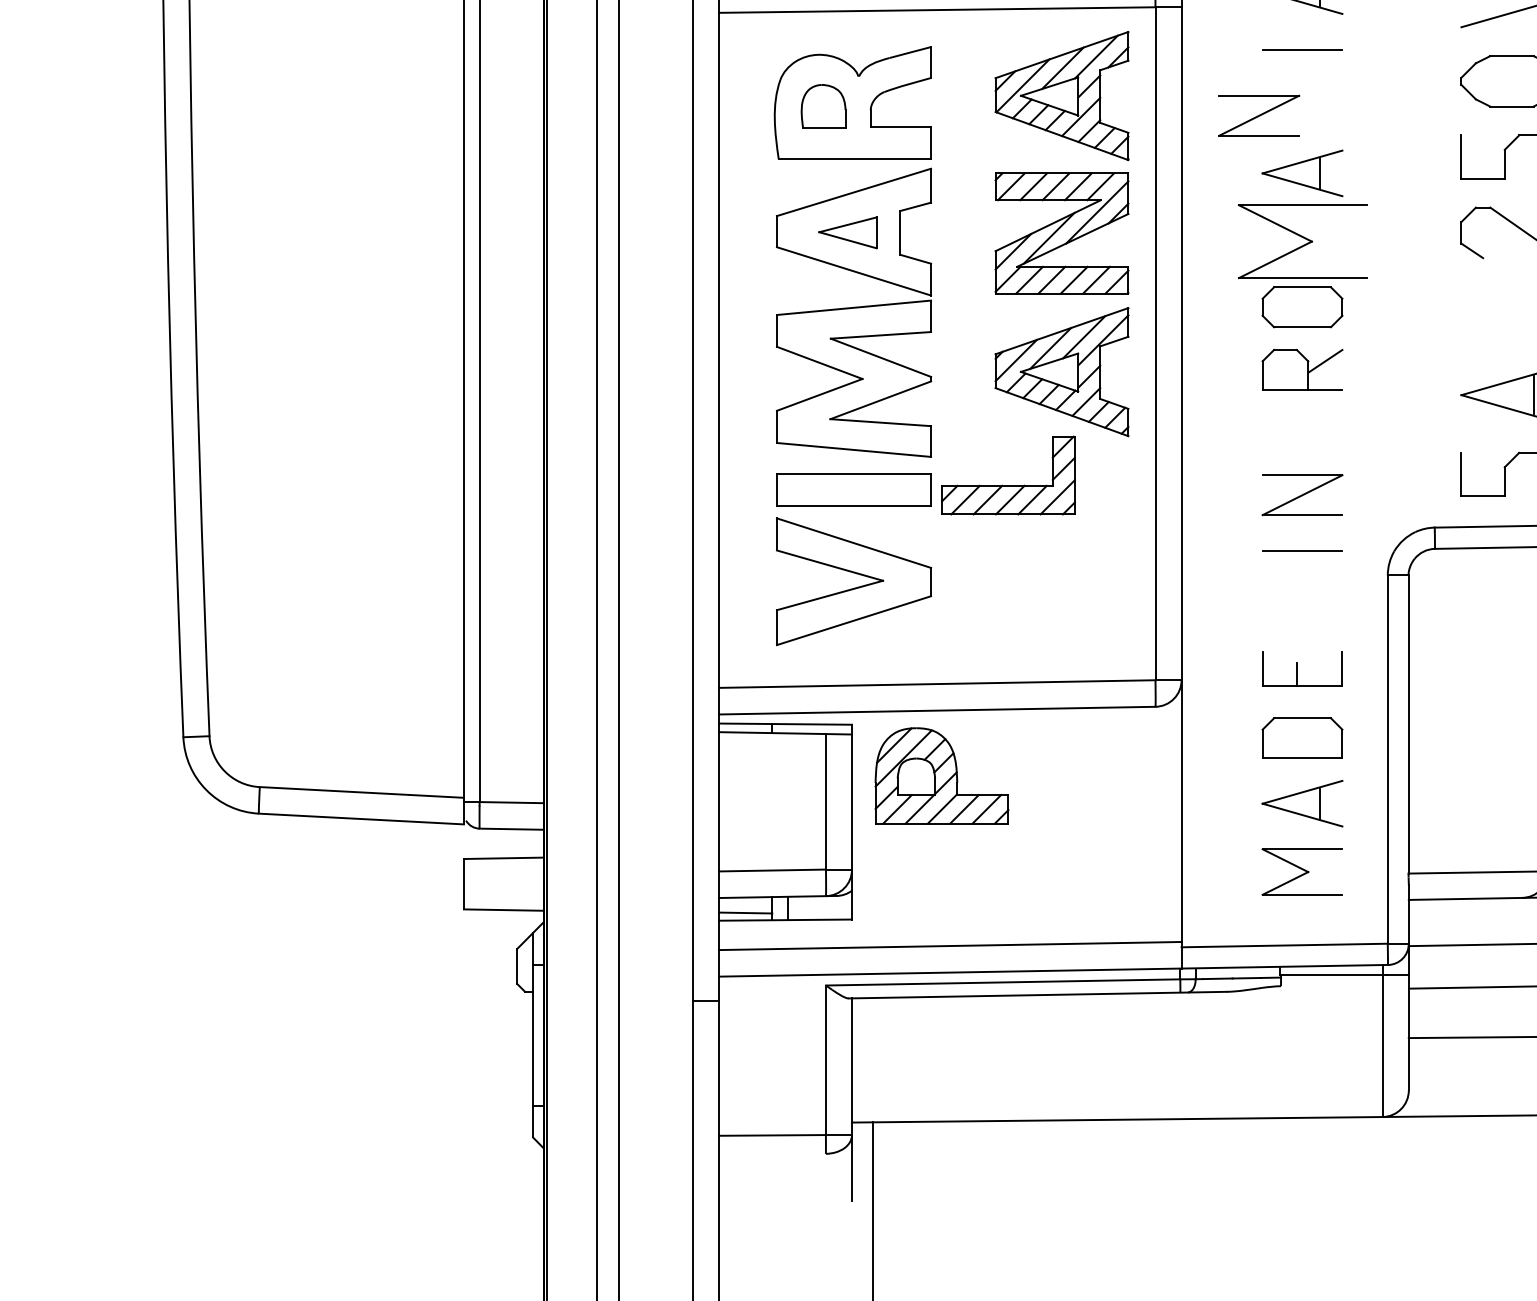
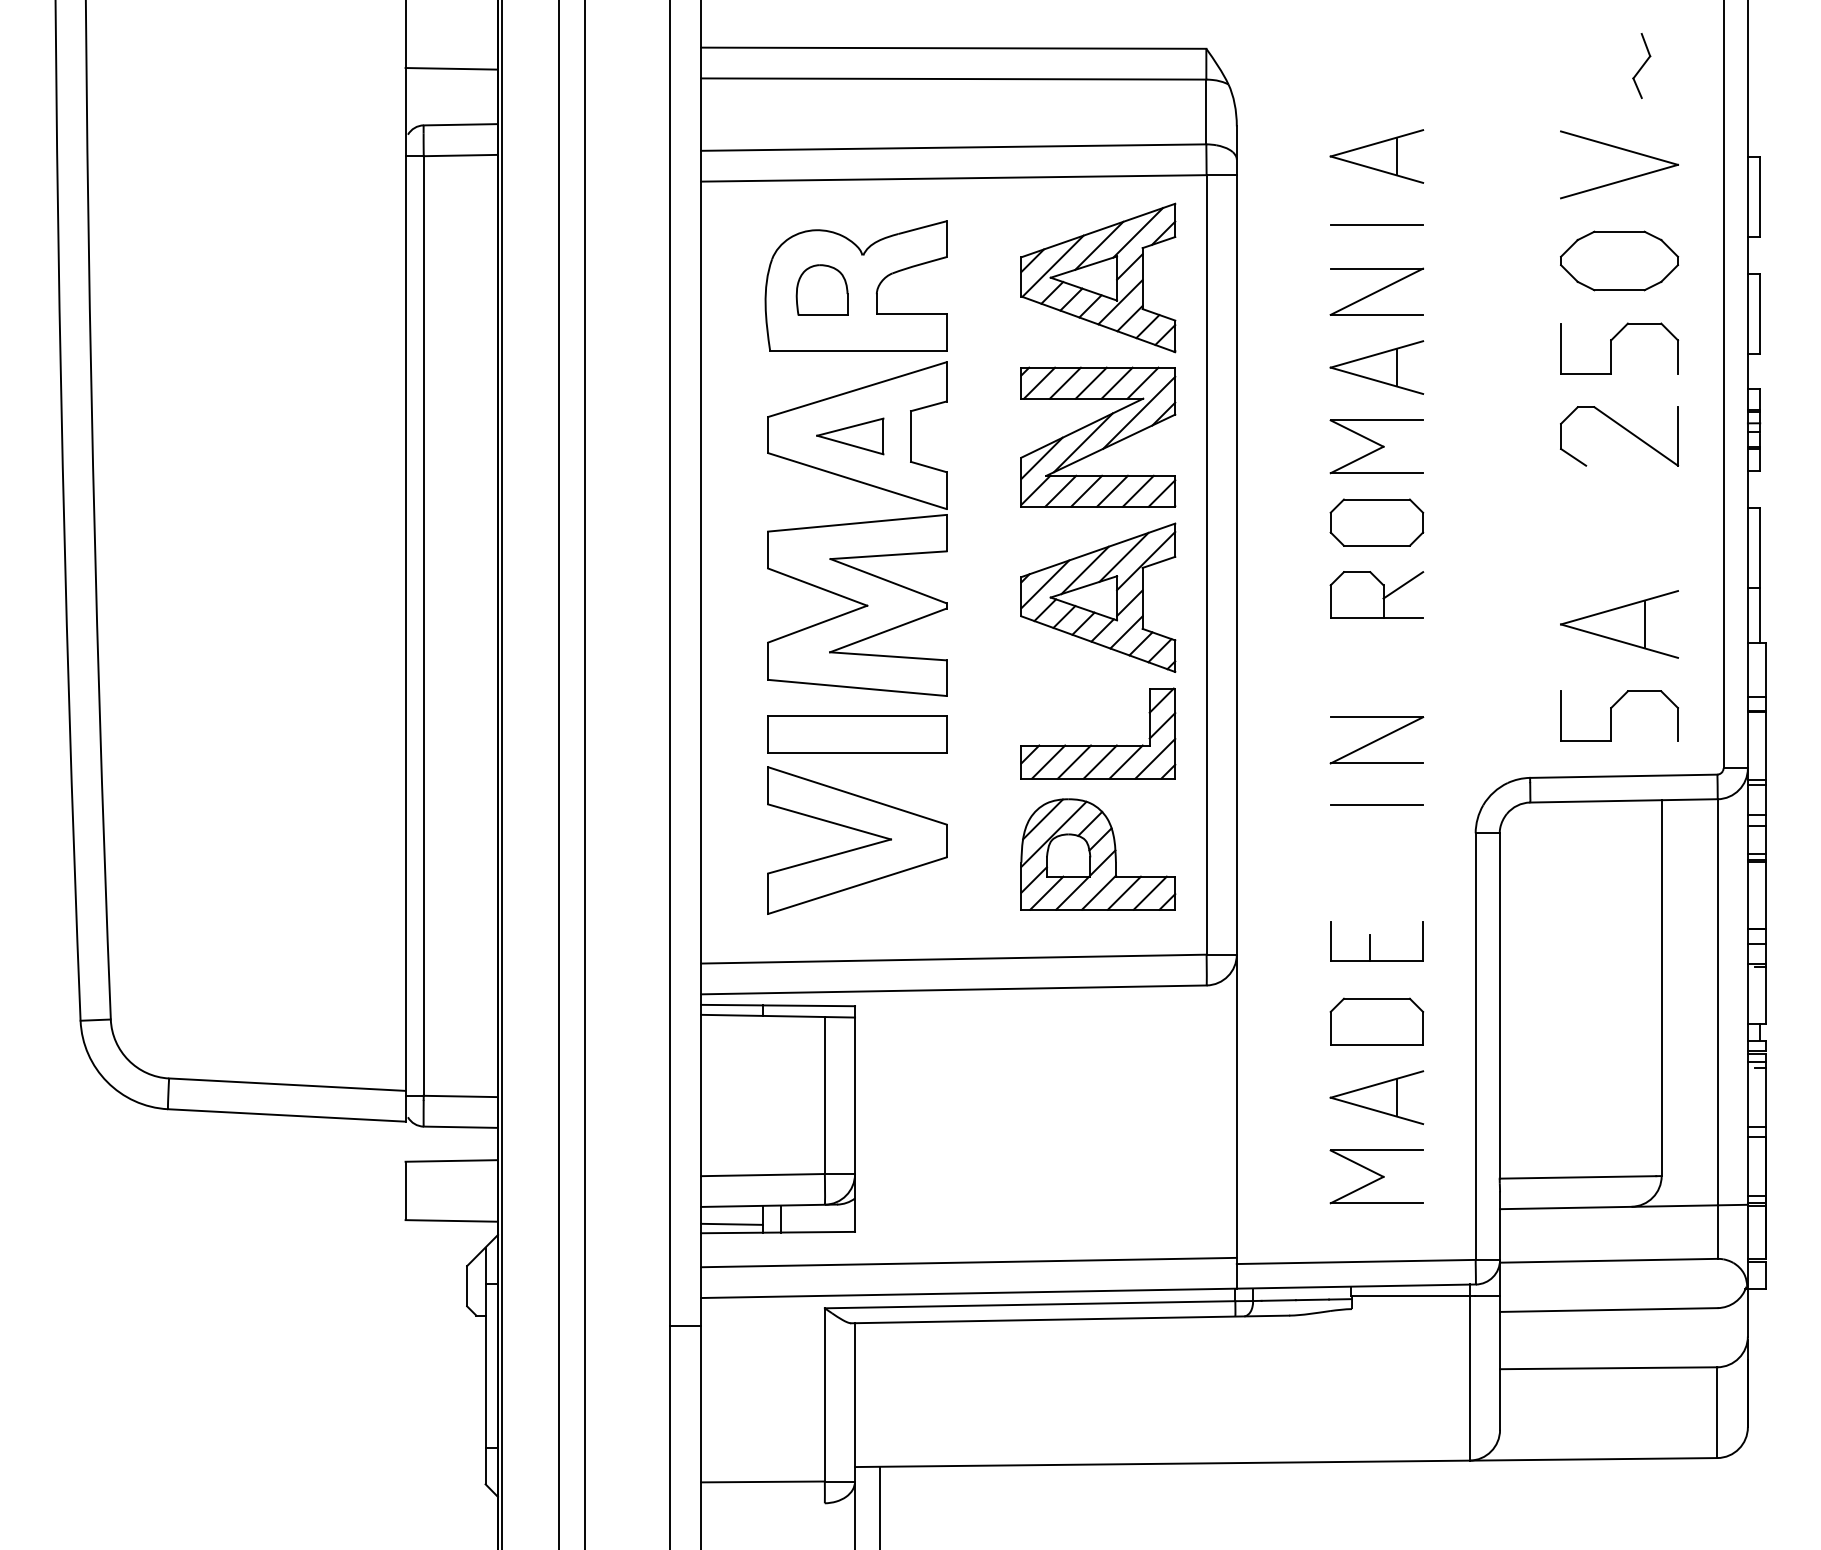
part: (1259, 115) -> (1376, 291), moved
part: (1302, 241) -> (1376, 446), size x0.62
part: (1008, 485) -> (1098, 745), moved
part: (942, 775) -> (1098, 854), moved

